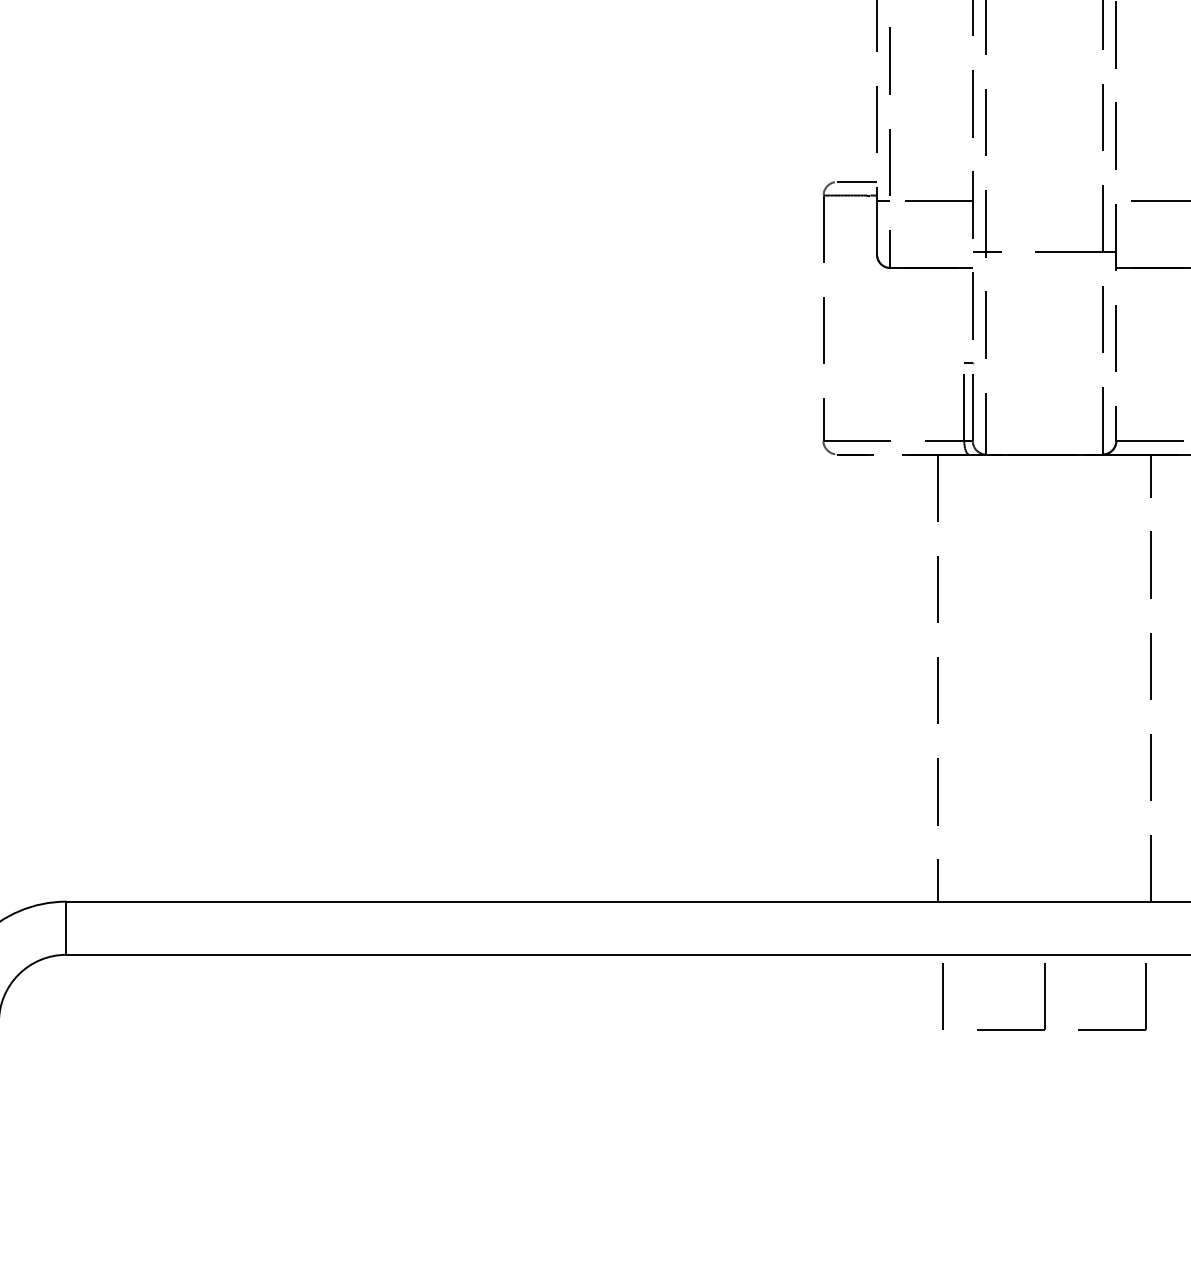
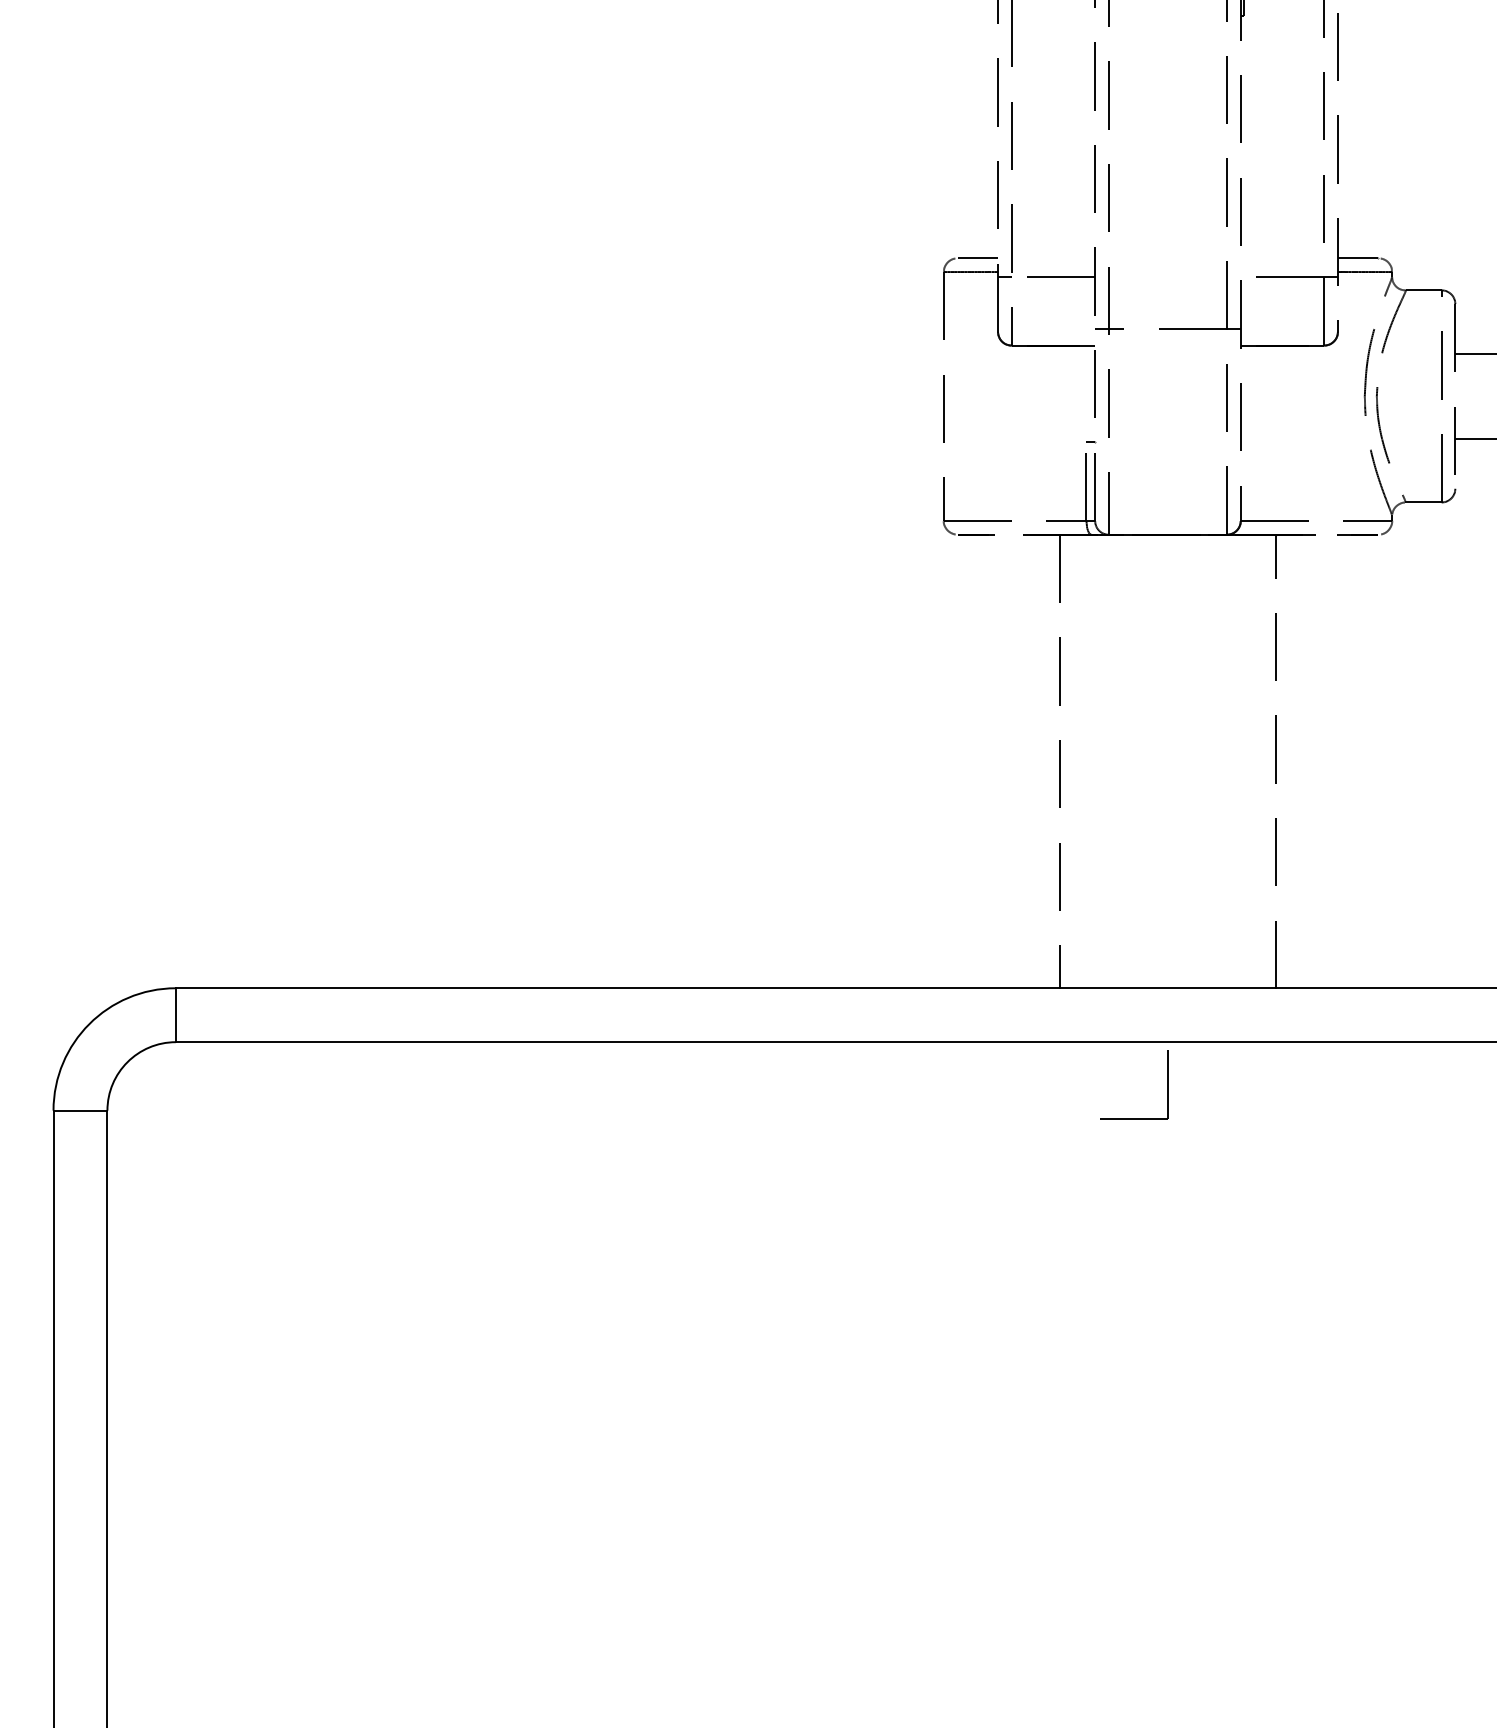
line: (943, 992) -> (1065, 1080), removed
part: (1145, 996) -> (1270, 1084), removed

